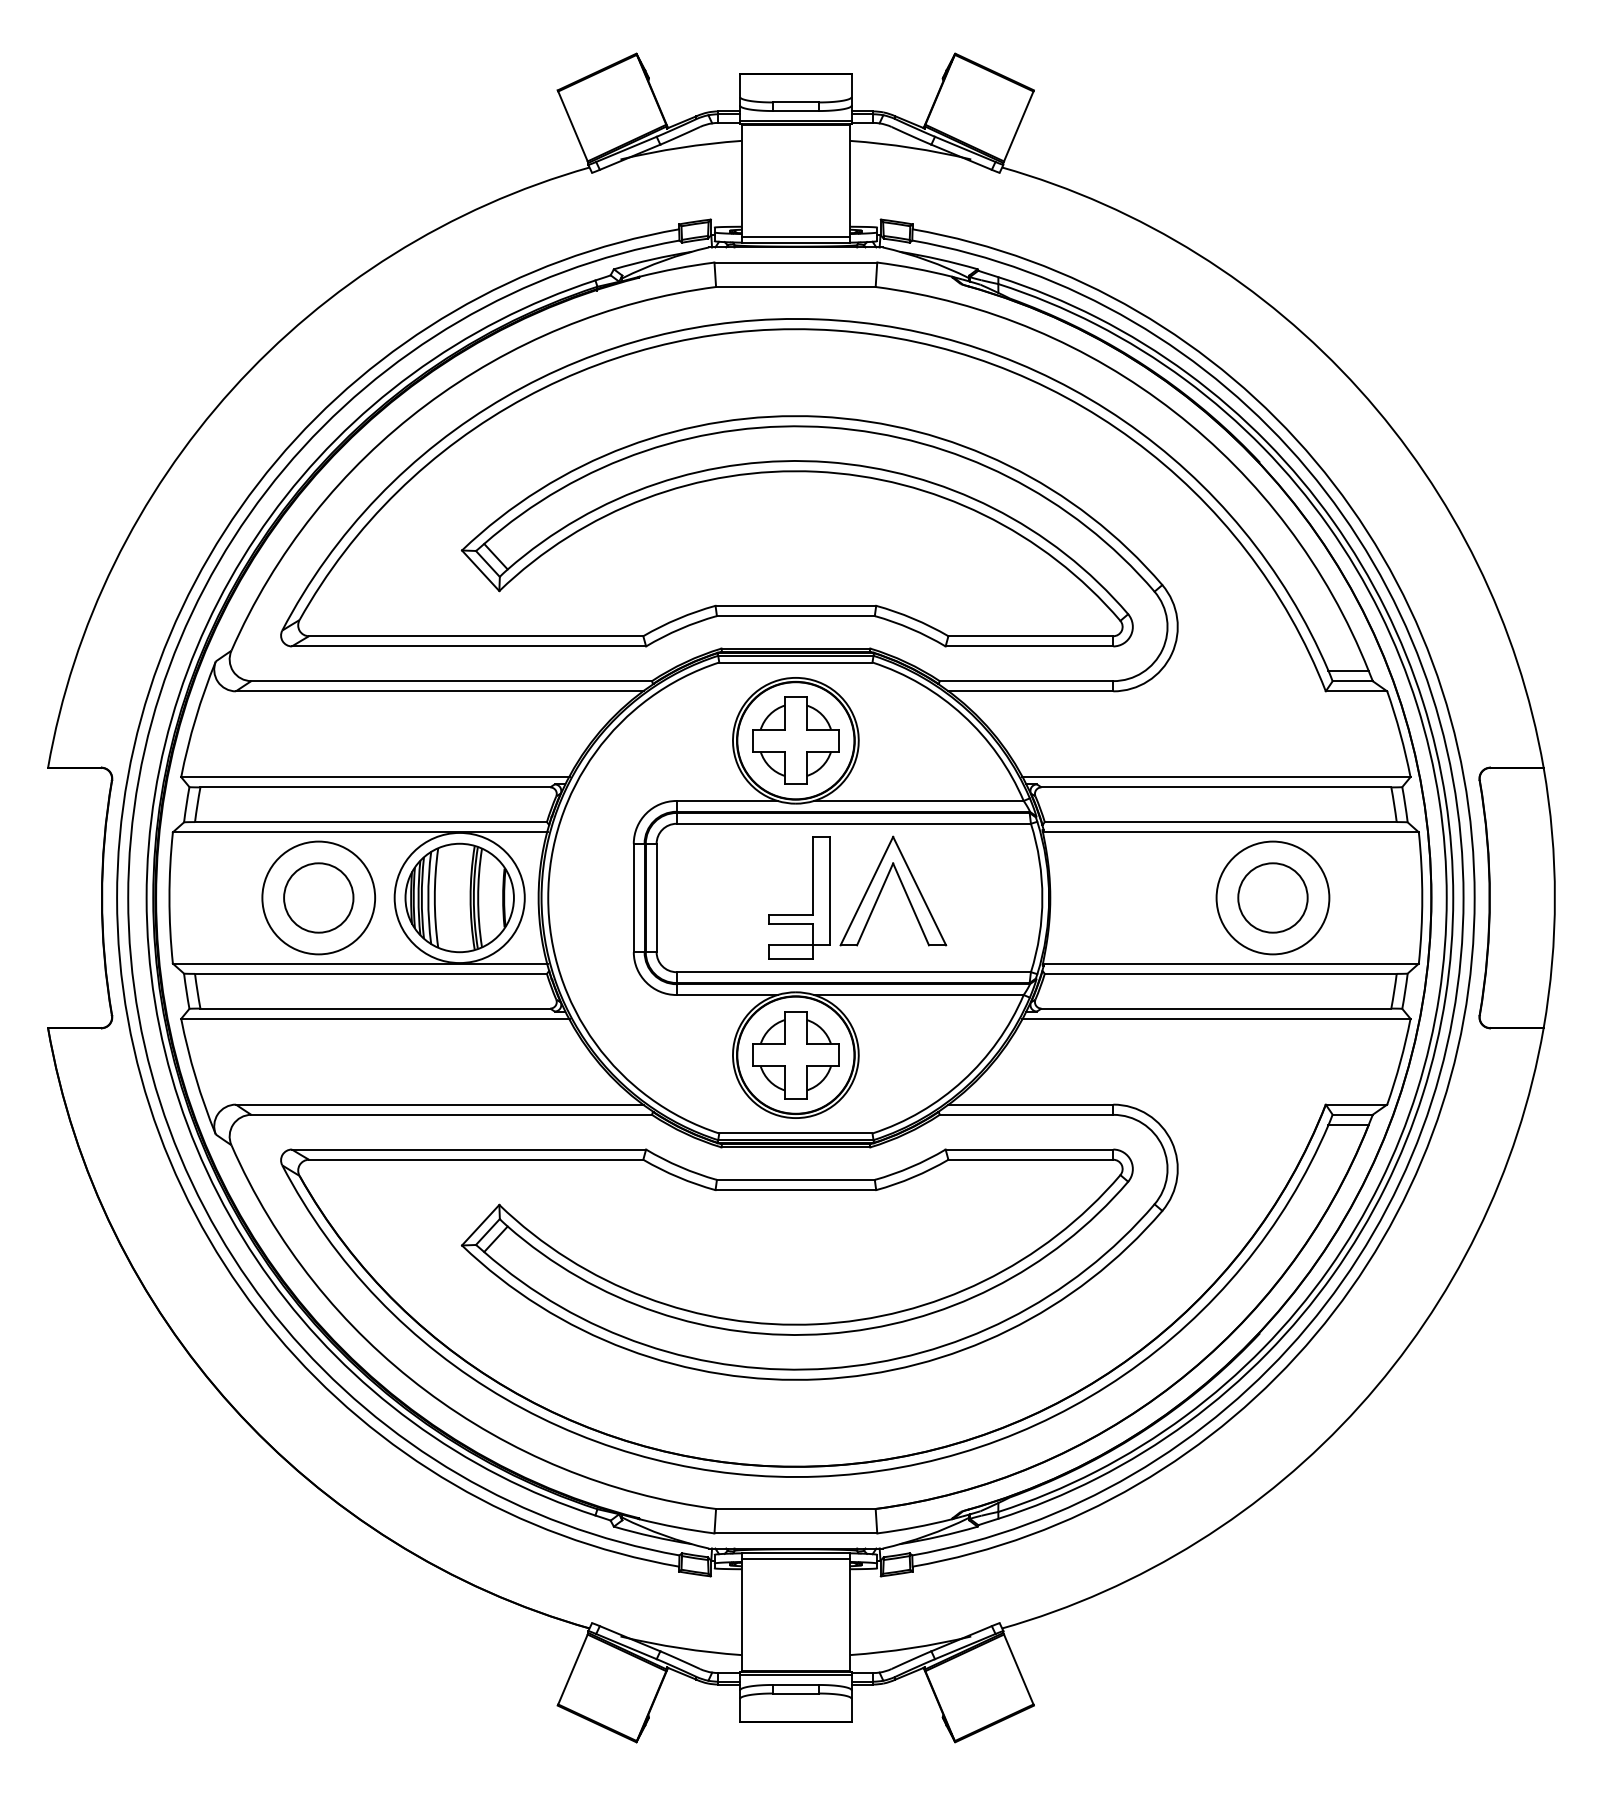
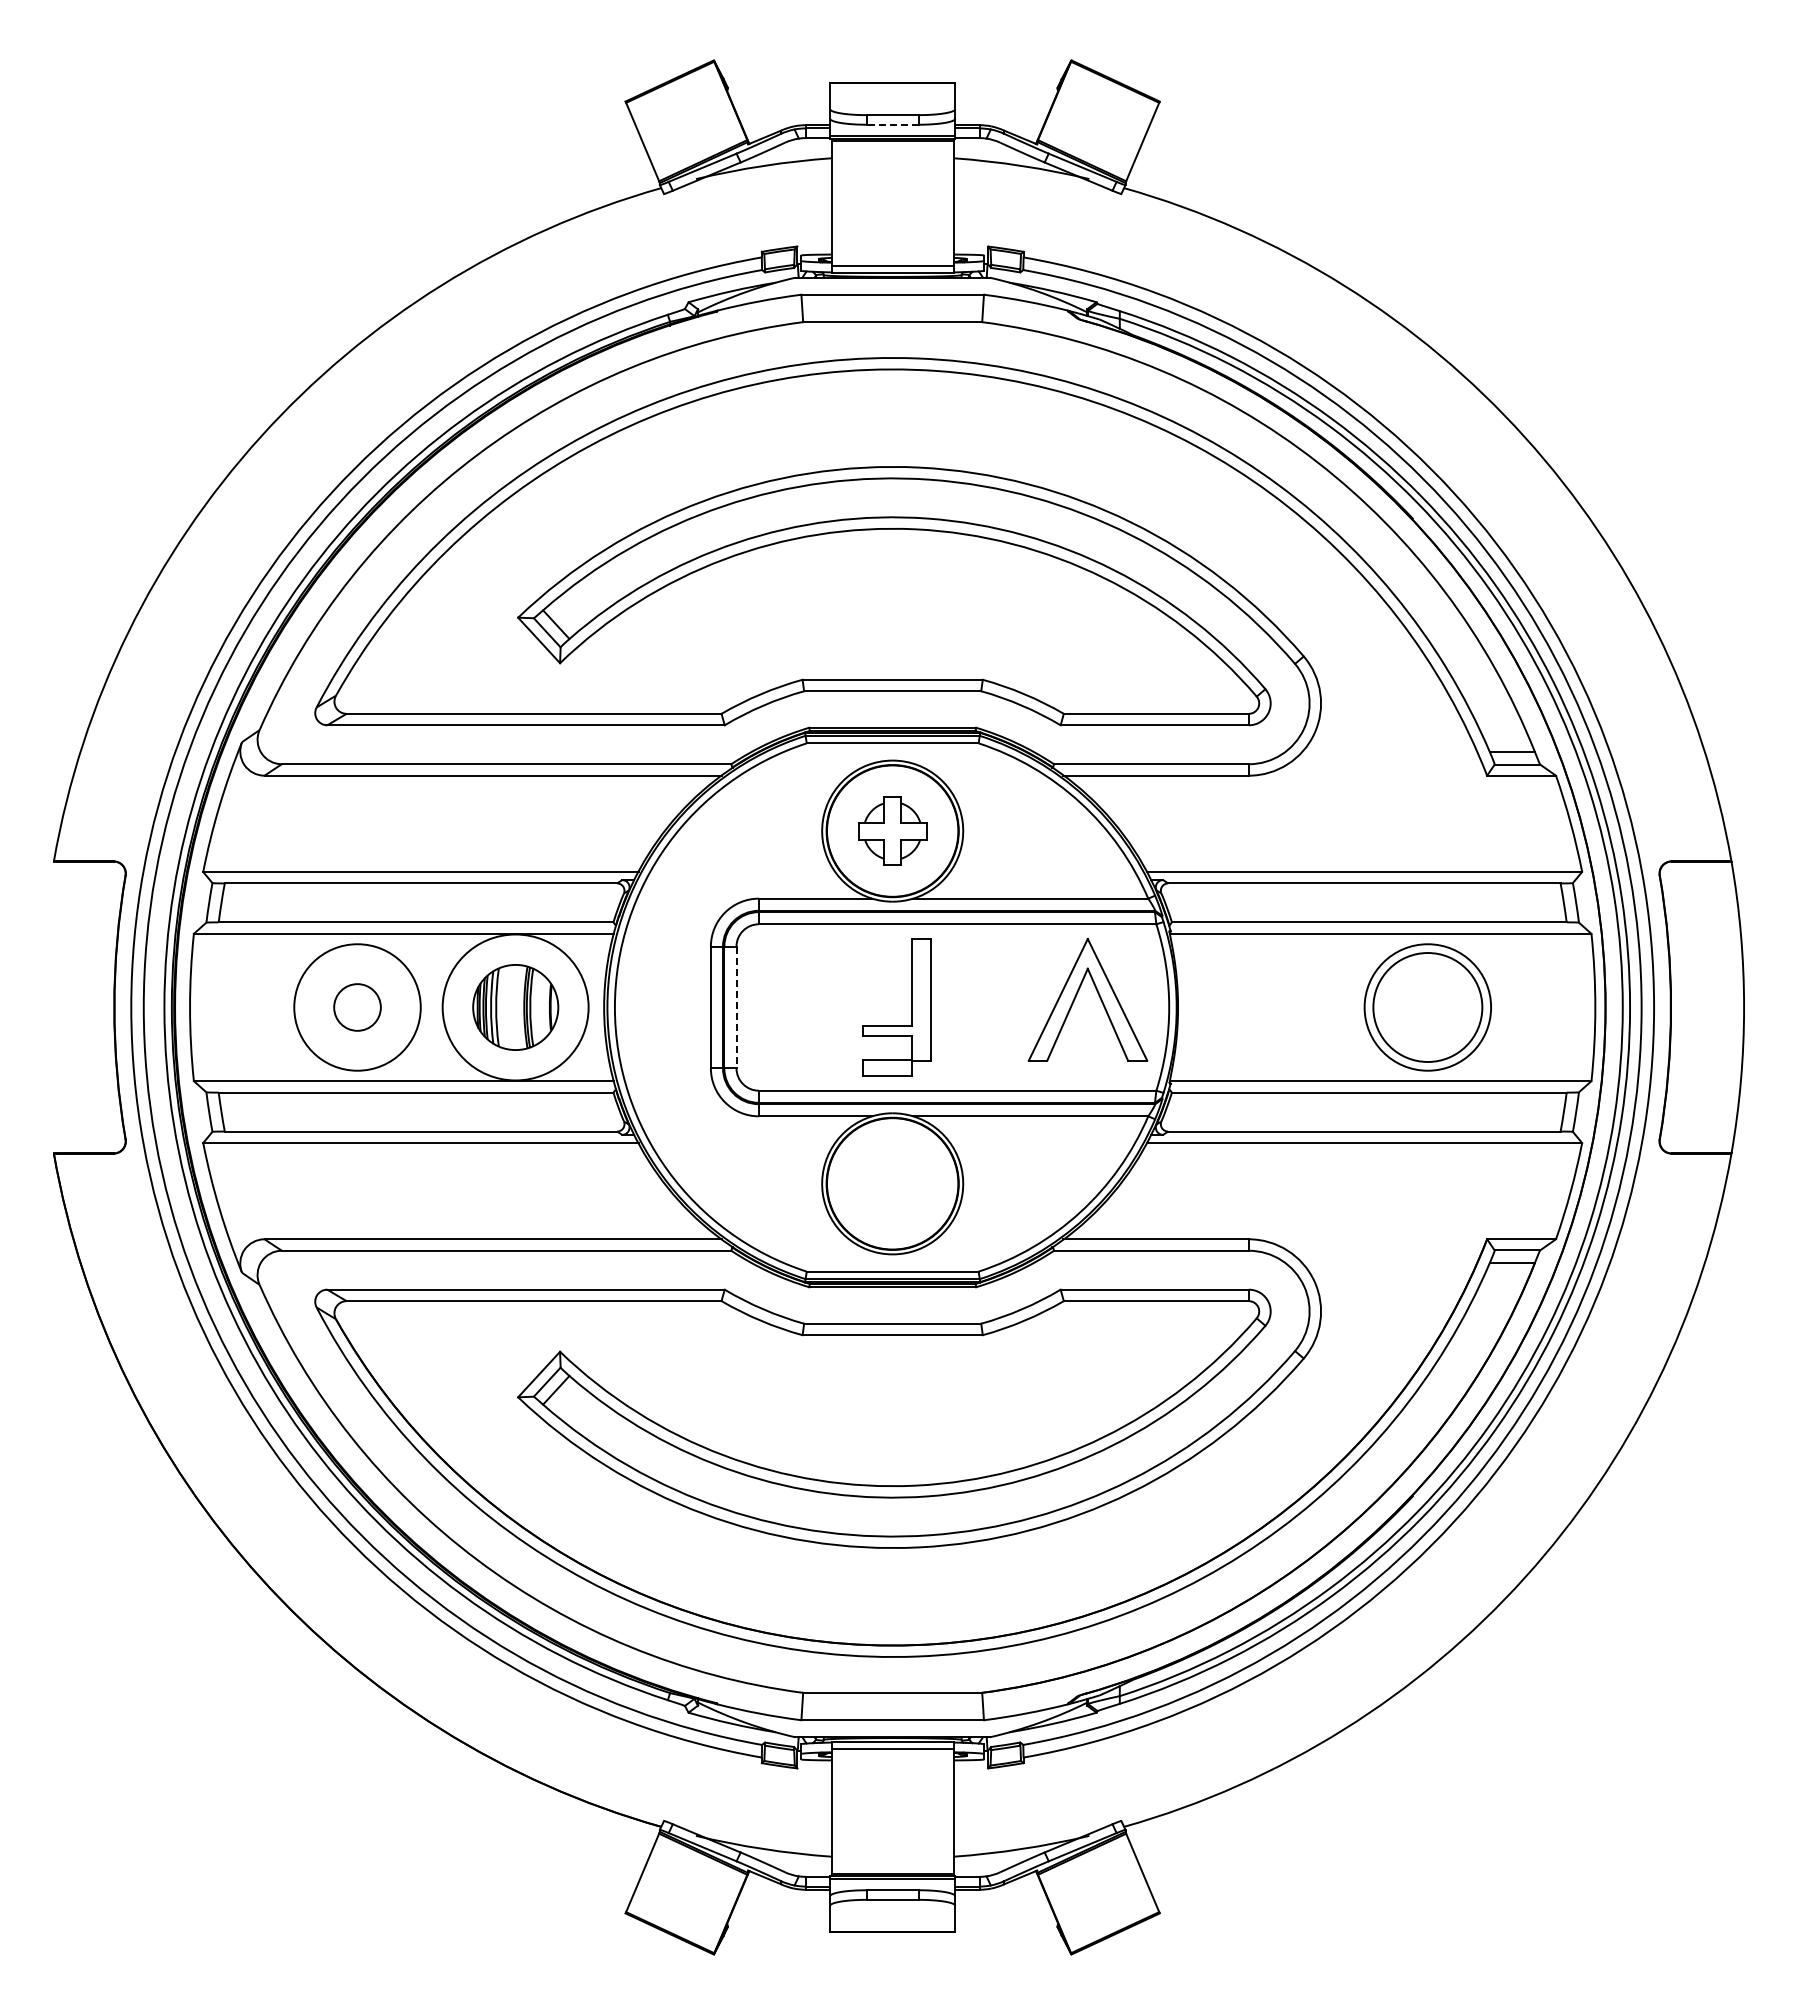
line: (795, 110) -> (892, 124), solid -> dashed
part: (795, 740) -> (892, 830), size x0.7
part: (883, 886) -> (1077, 994), moved
circle: (318, 898) -> (357, 1007), size x0.6
part: (459, 898) -> (515, 1007), size x0.7
line: (656, 898) -> (736, 1007), solid -> dashed
circle: (1272, 898) -> (1427, 1007), size x1.4
part: (795, 1054) -> (892, 1183), removed

